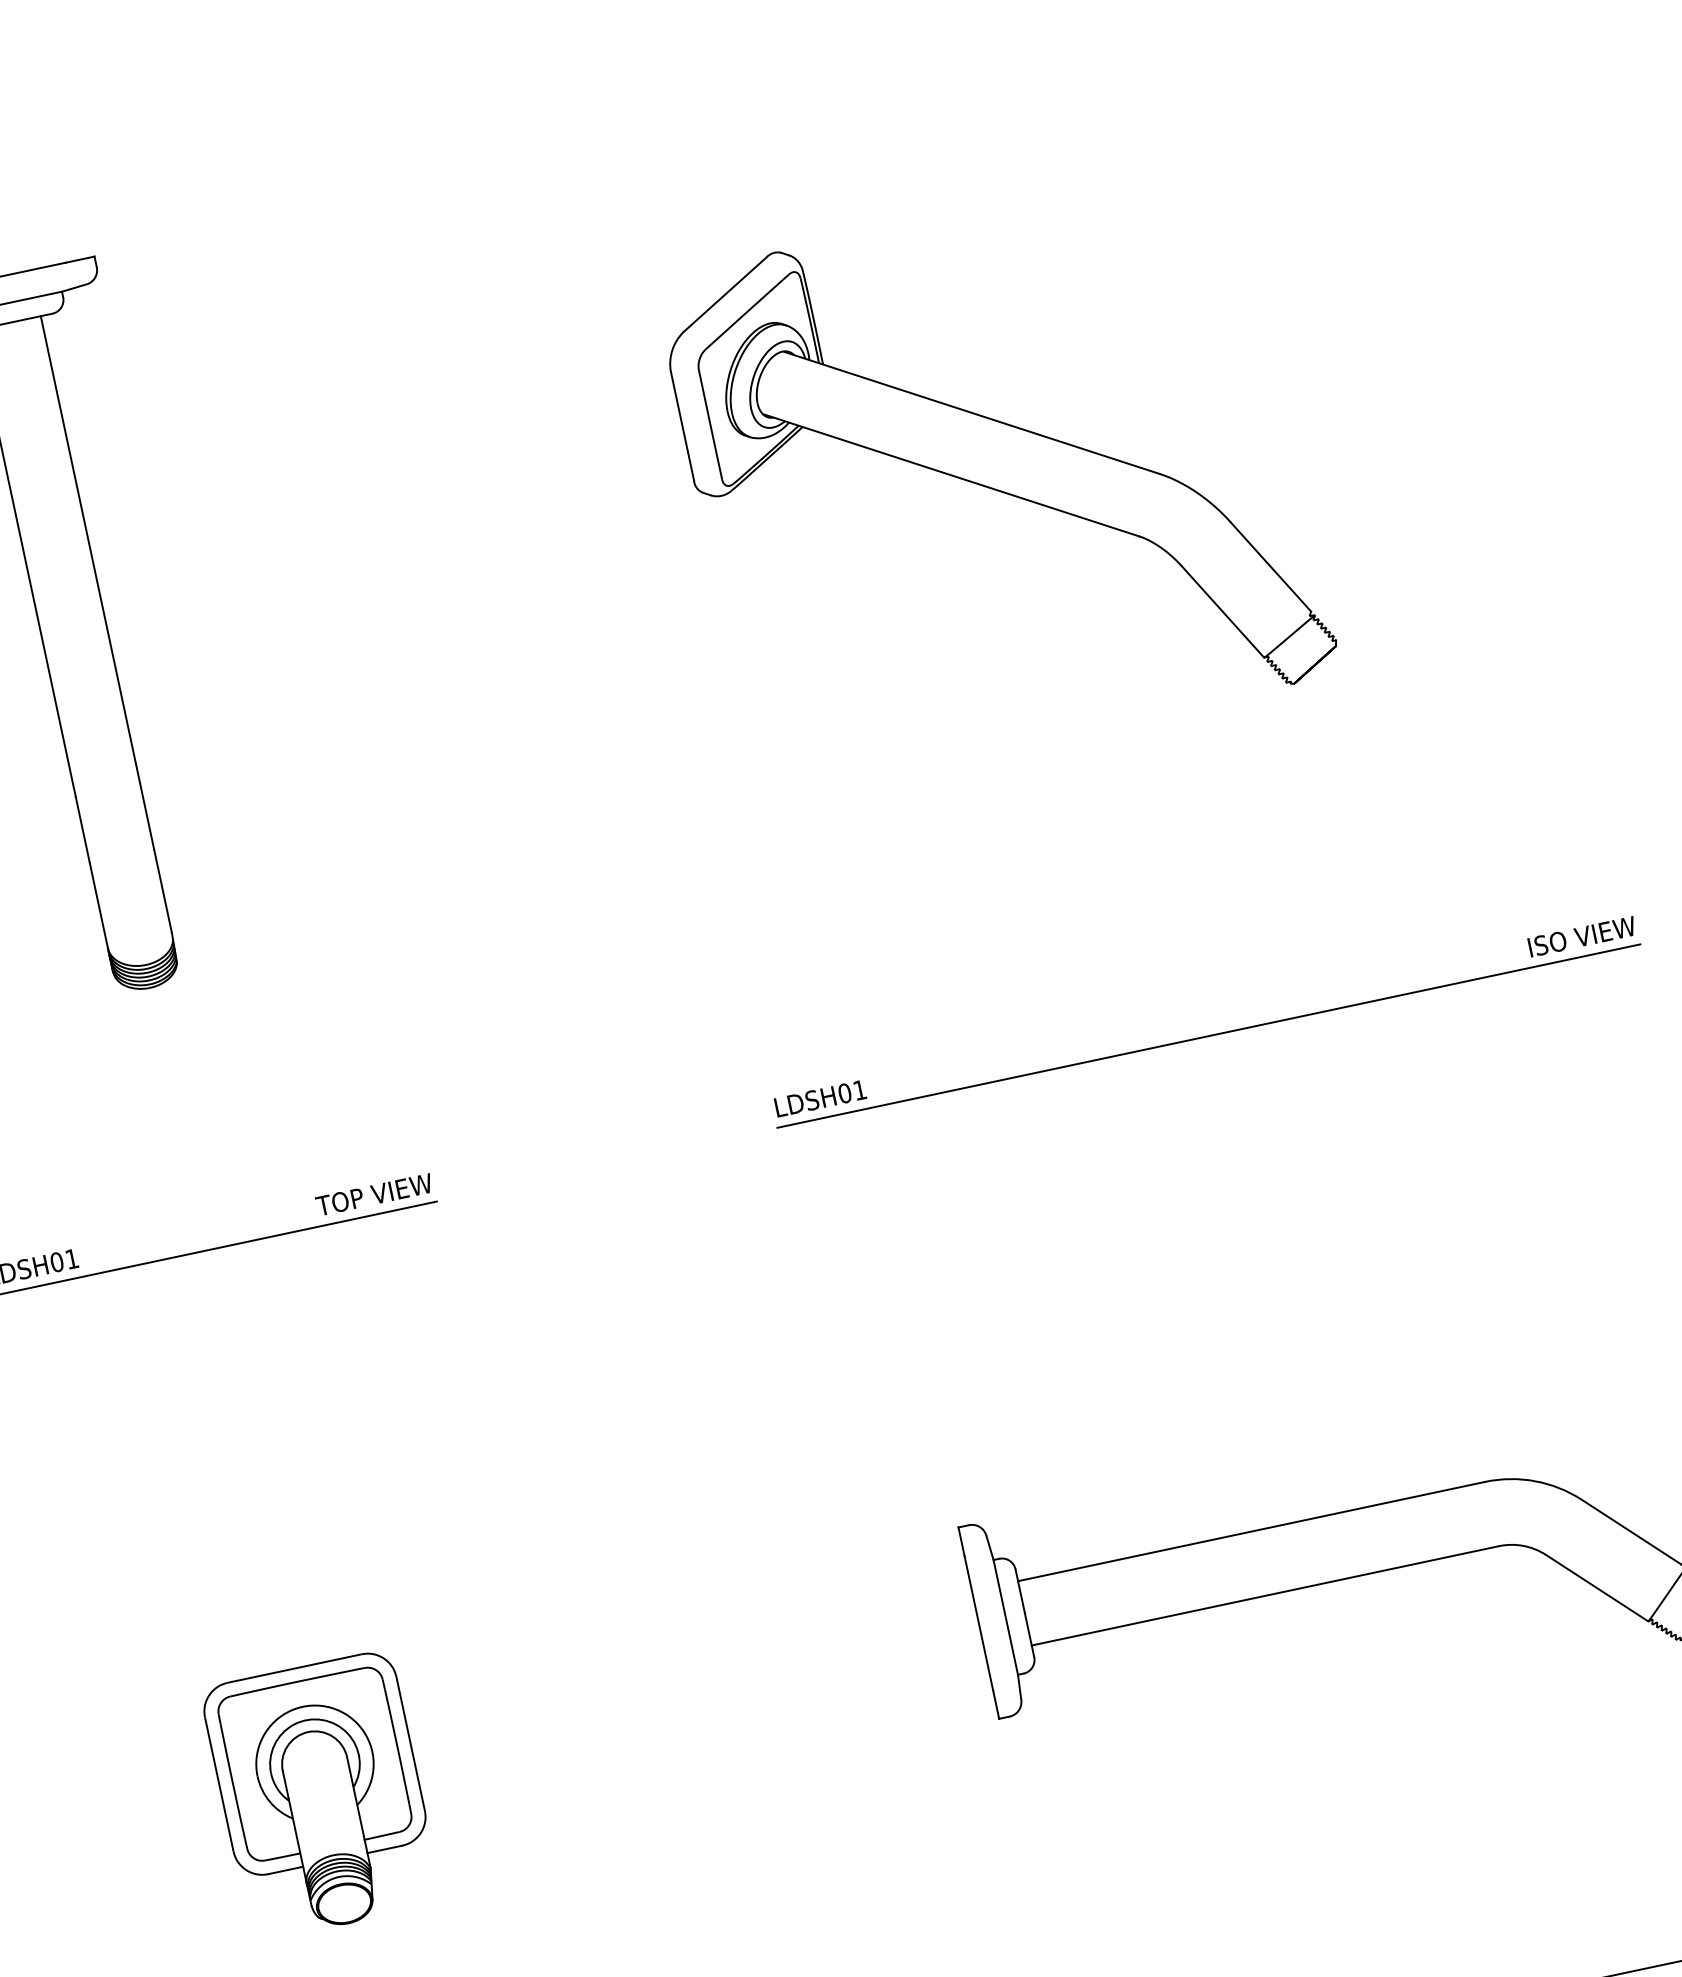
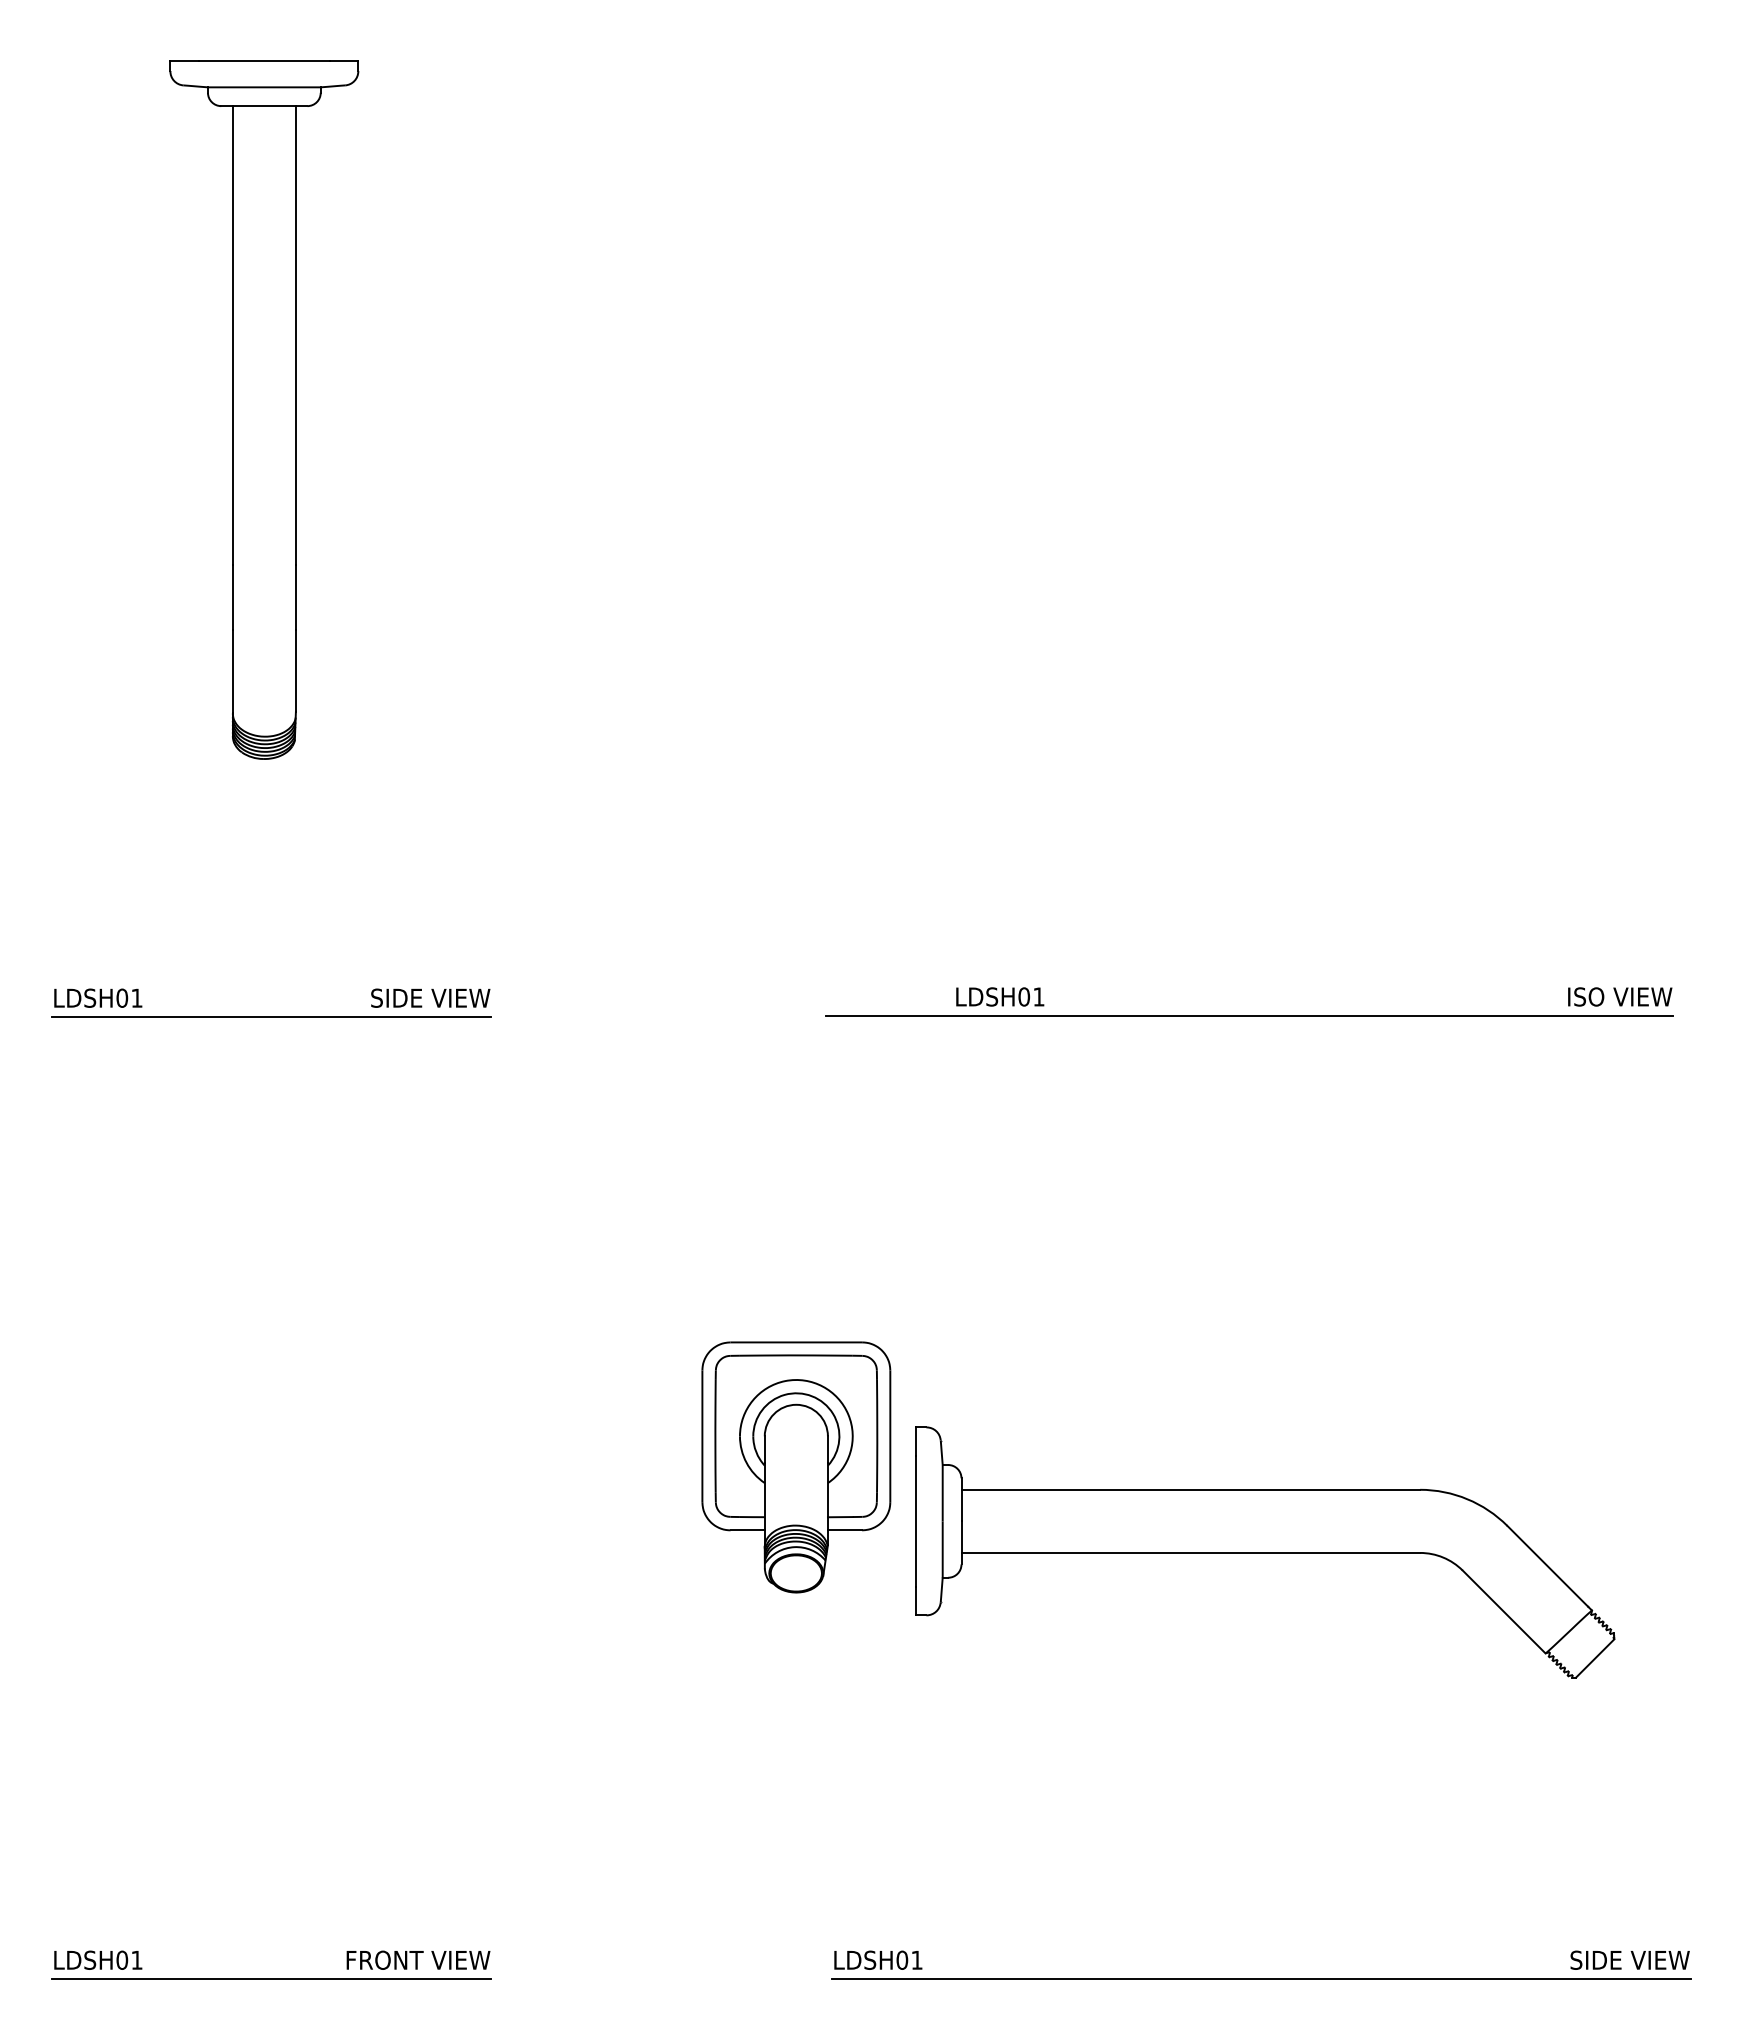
part: (996, 476) -> (1161, 447), removed
text: (820, 1098) -> (1000, 996), moved
text: (336, 1202) -> (396, 997), TOP VIEW -> SIDE VIEW
part: (321, 1795) -> (796, 1467), moved

